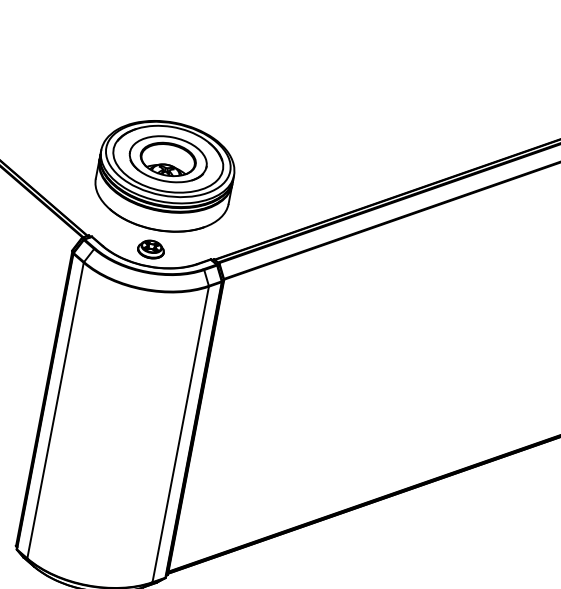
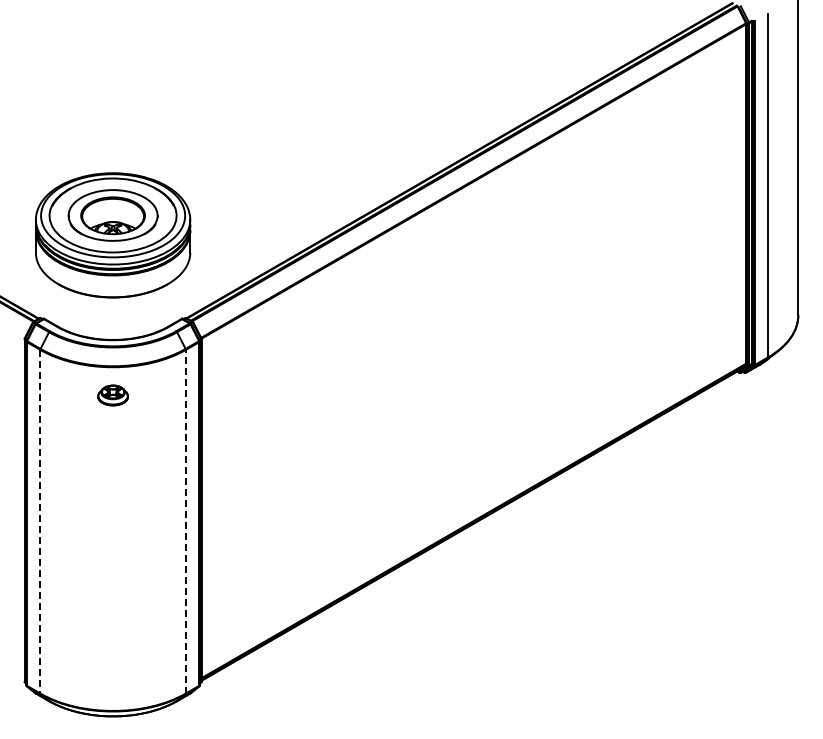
part: (150, 249) -> (112, 395), moved
line: (55, 410) -> (40, 521), solid -> dashed
line: (180, 434) -> (185, 521), solid -> dashed

